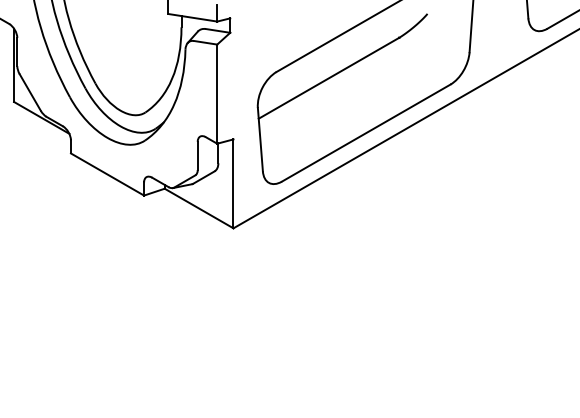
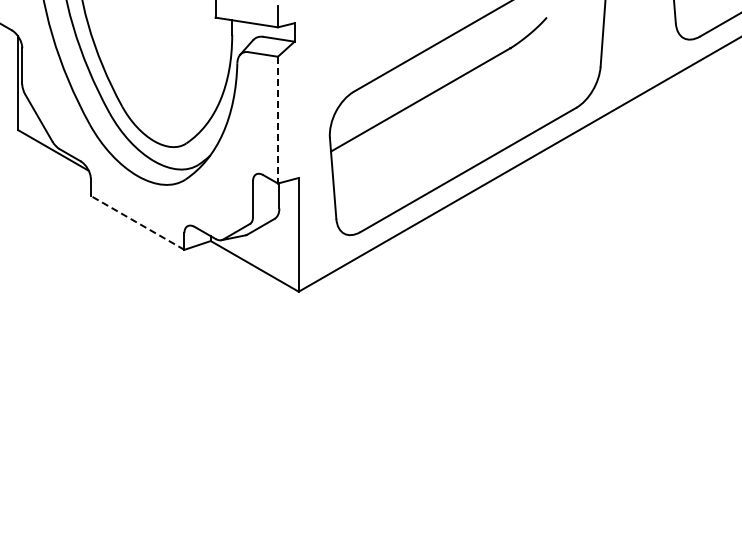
line: (216, 94) -> (277, 120), solid -> dashed
line: (107, 174) -> (137, 222), solid -> dashed

